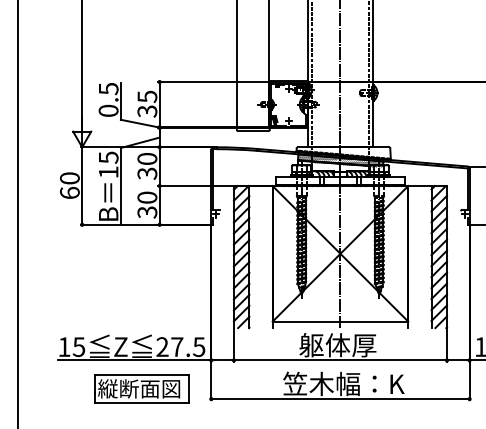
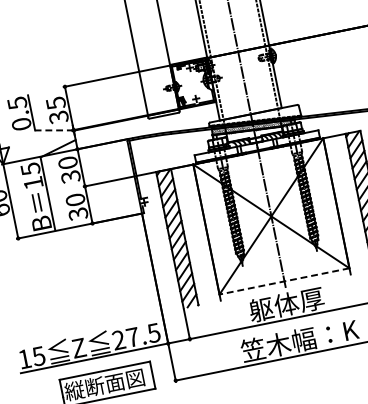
line: (140, 123) -> (54, 130), solid -> dashed
line: (340, 321) -> (284, 281), solid -> dashed

